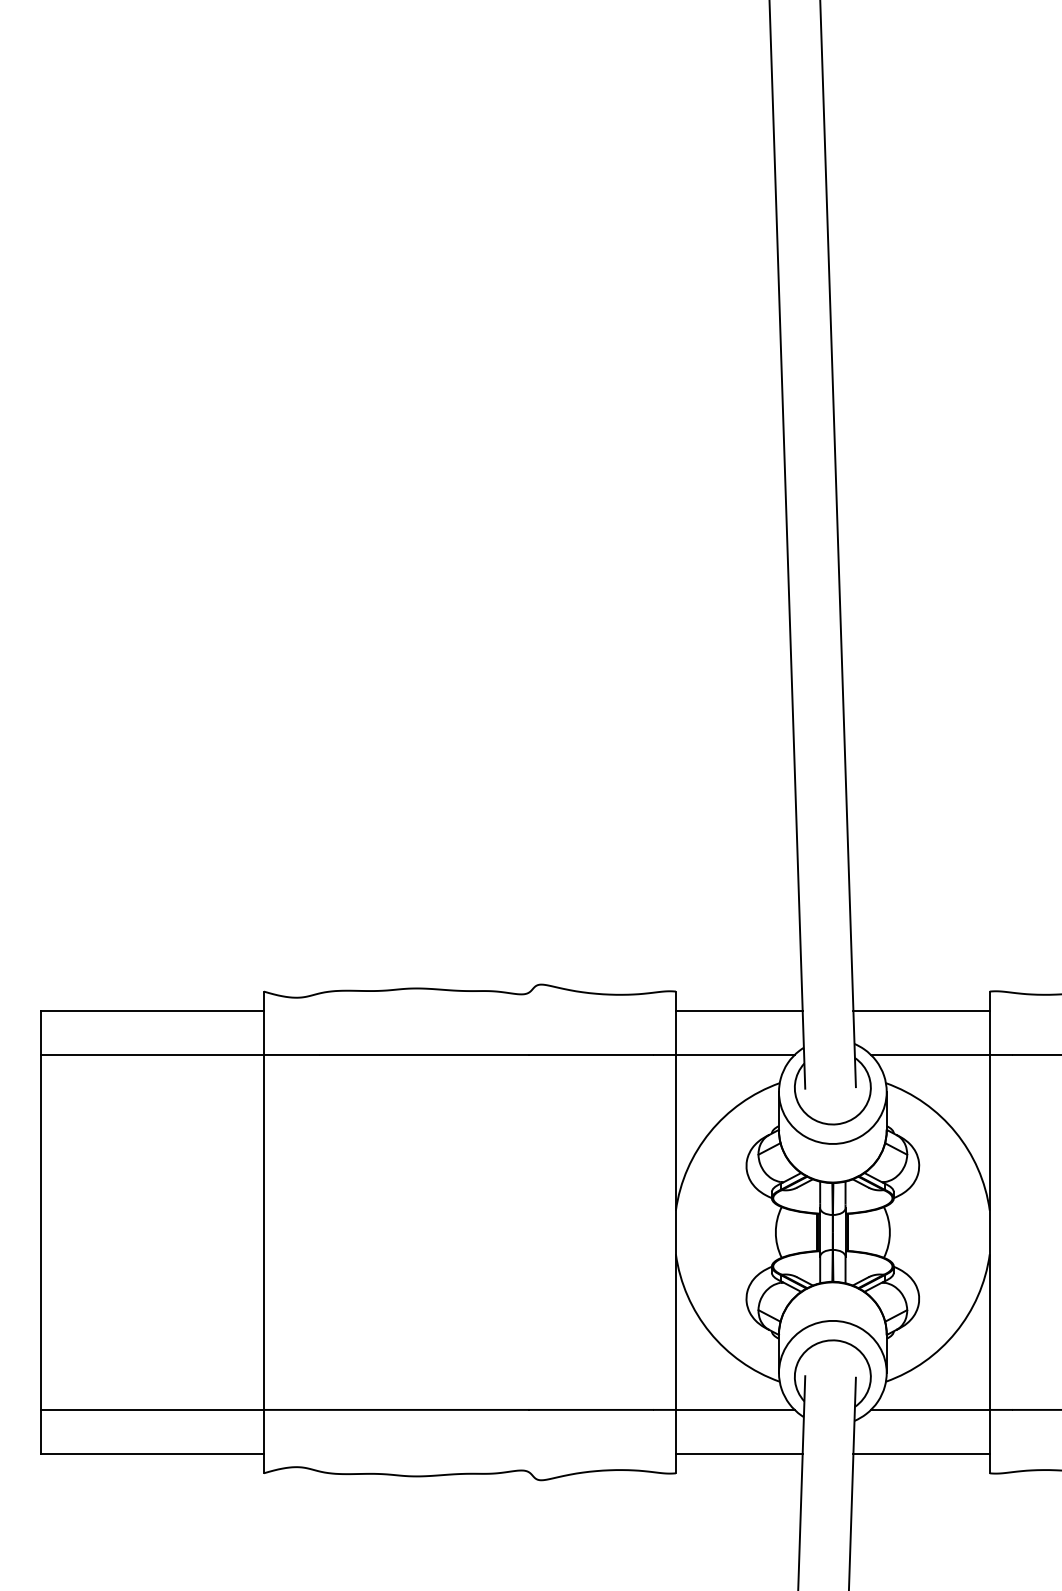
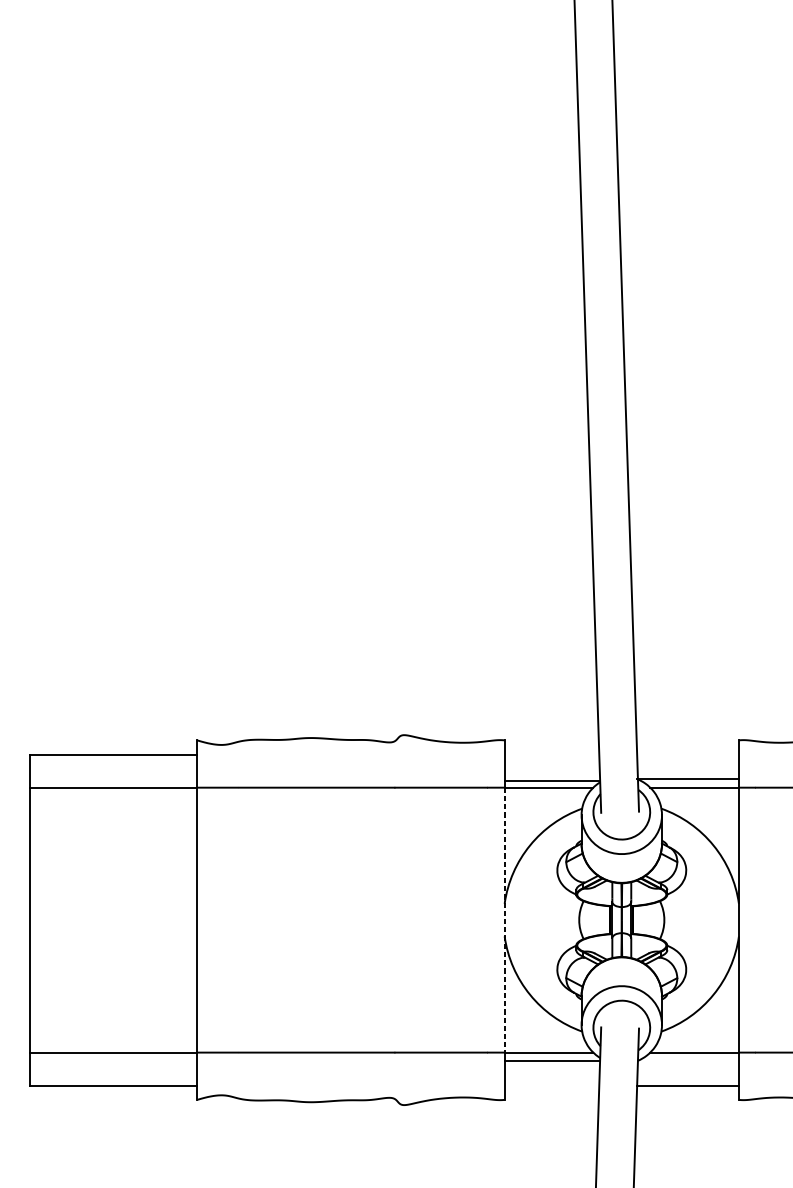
line: (738, 1010) -> (551, 780), moved
line: (921, 1010) -> (687, 779), moved
line: (675, 1232) -> (504, 920), solid -> dashed
line: (738, 1454) -> (551, 1061), moved

